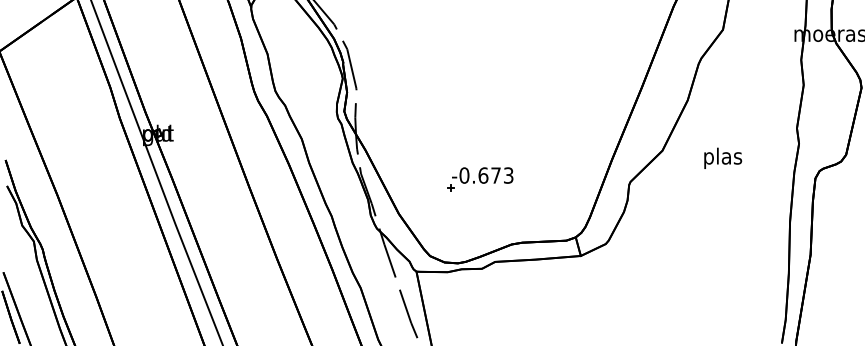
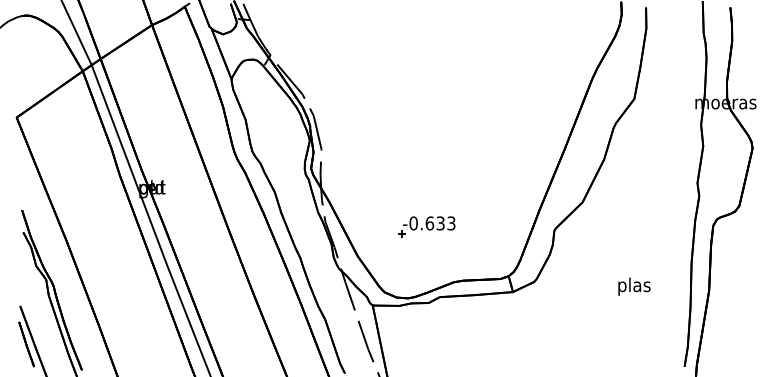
text: (723, 158) -> (634, 286), moved
text: (495, 175) -> (440, 223), -0.673 -> -0.633

